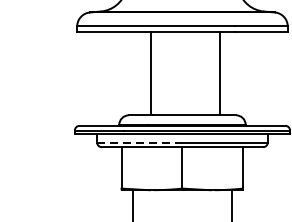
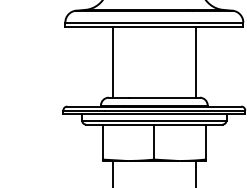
line: (150, 73) -> (112, 62), moved
line: (219, 73) -> (195, 62), moved
line: (140, 142) -> (118, 120), dashed -> solid

